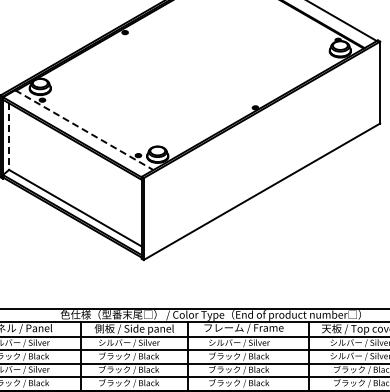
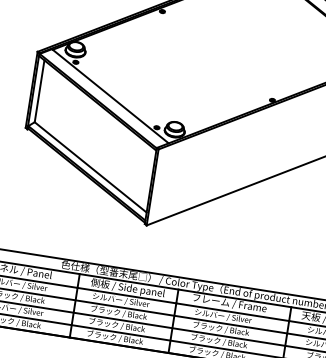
line: (84, 130) -> (110, 96), dashed -> solid
line: (9, 137) -> (39, 92), dashed -> solid

